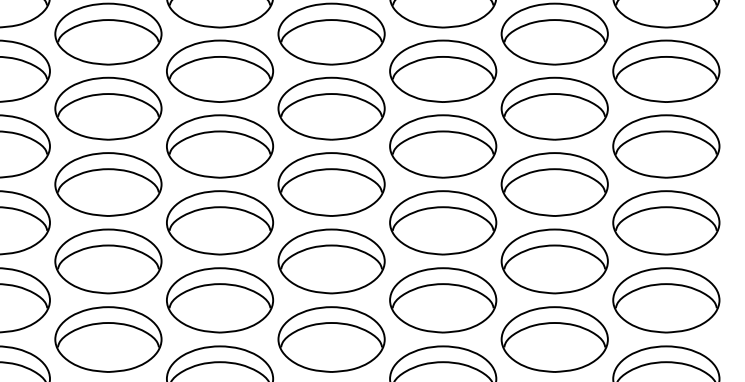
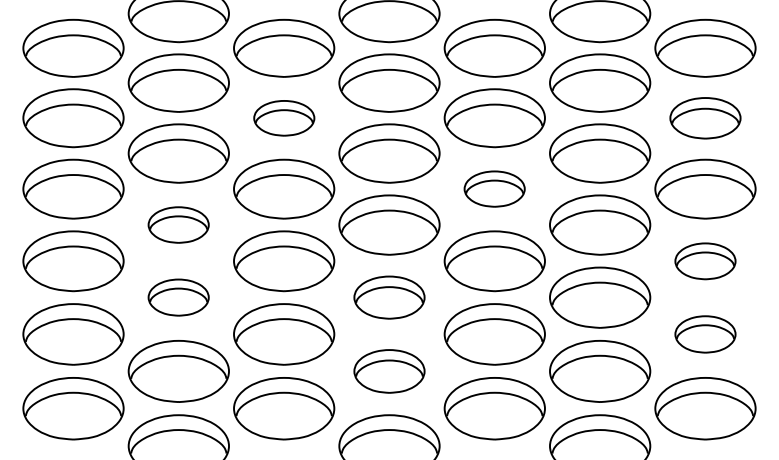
part: (220, 71) -> (284, 118), size x0.6
part: (666, 71) -> (705, 118), size x0.7
part: (442, 145) -> (494, 188), size x0.6
part: (108, 183) -> (178, 224), size x0.6
part: (666, 223) -> (705, 261), size x0.6
part: (108, 261) -> (178, 297), size x0.6
part: (331, 261) -> (389, 297), size x0.7
part: (666, 300) -> (705, 334), size x0.6
part: (331, 339) -> (389, 371), size x0.7

